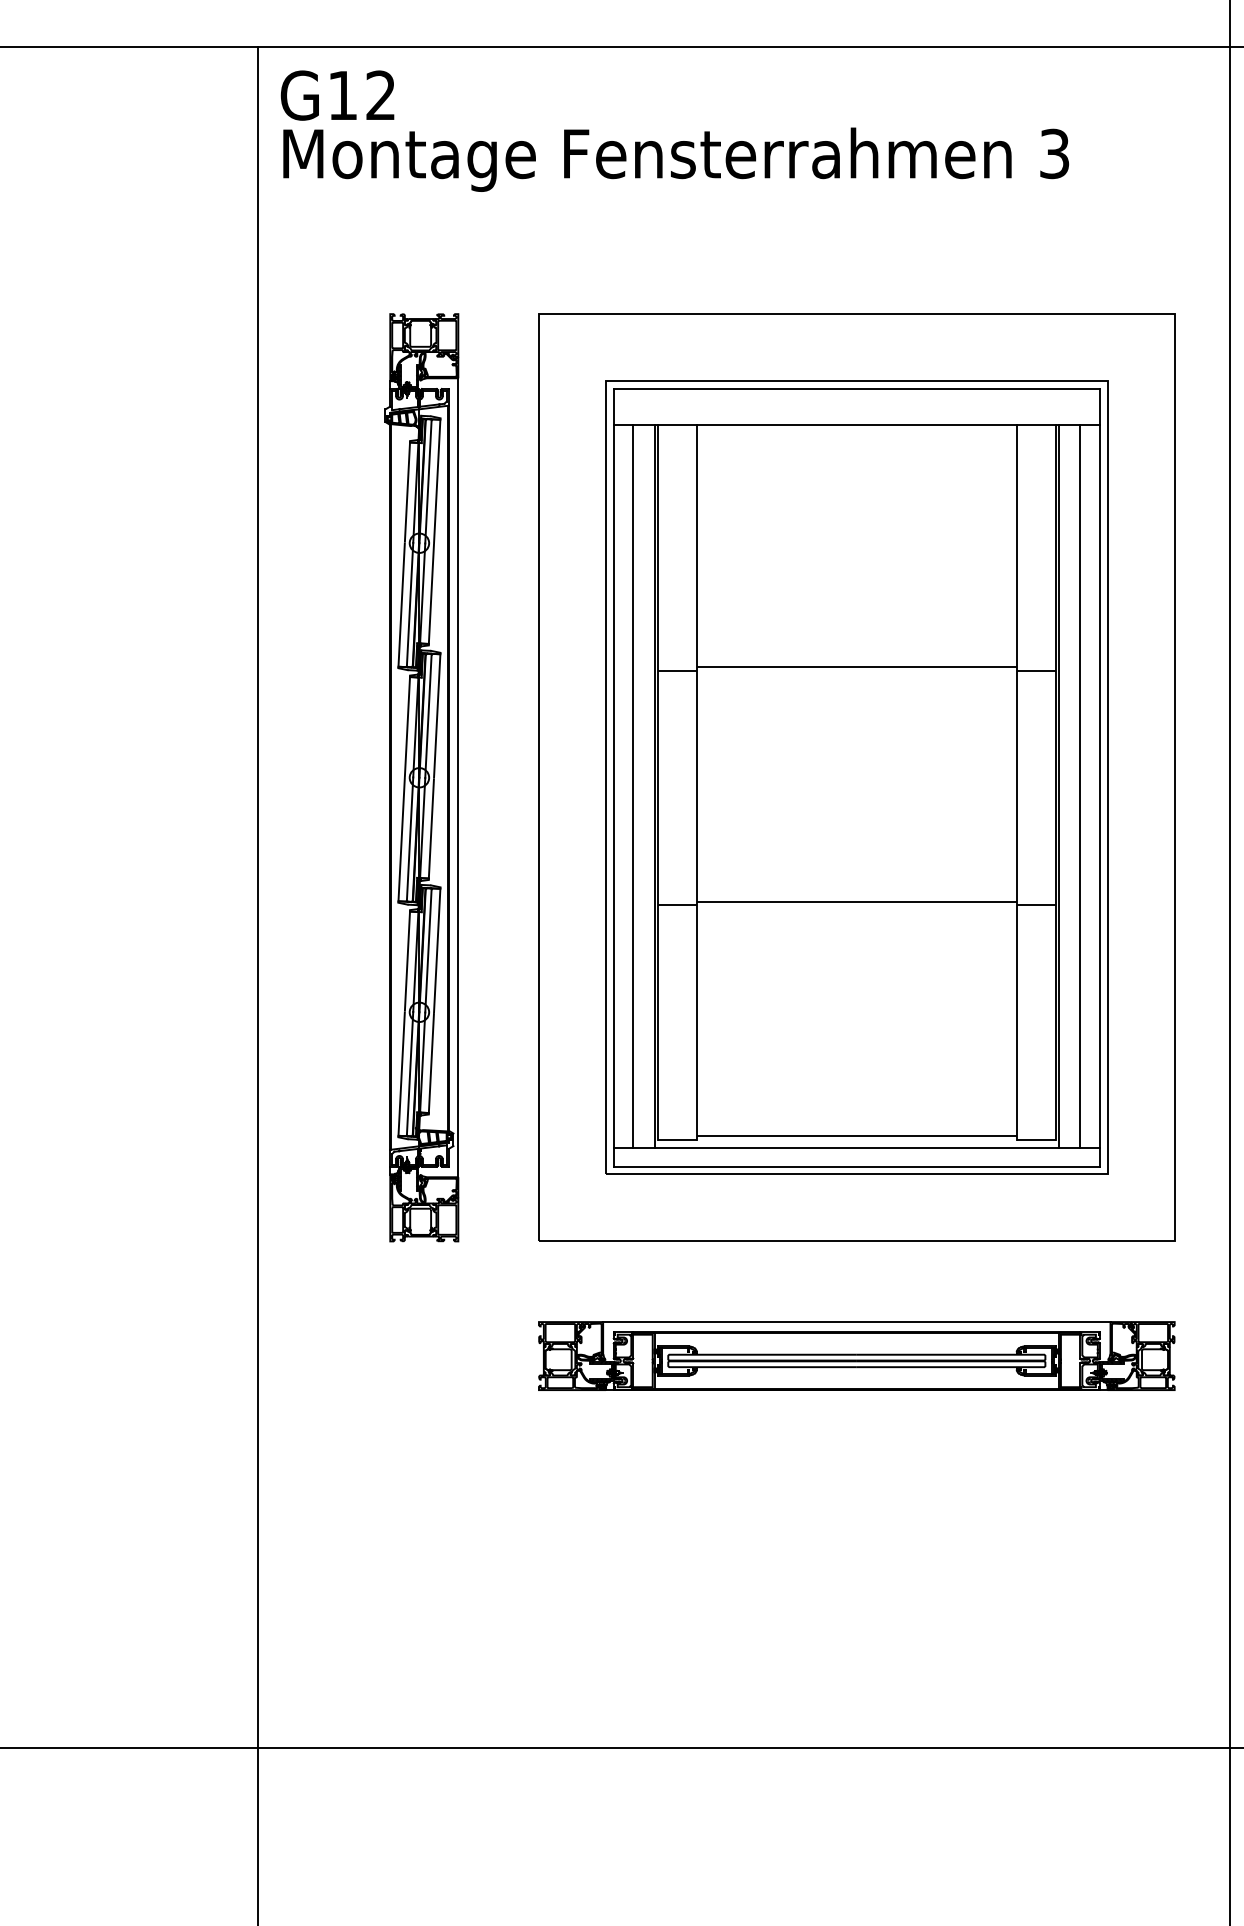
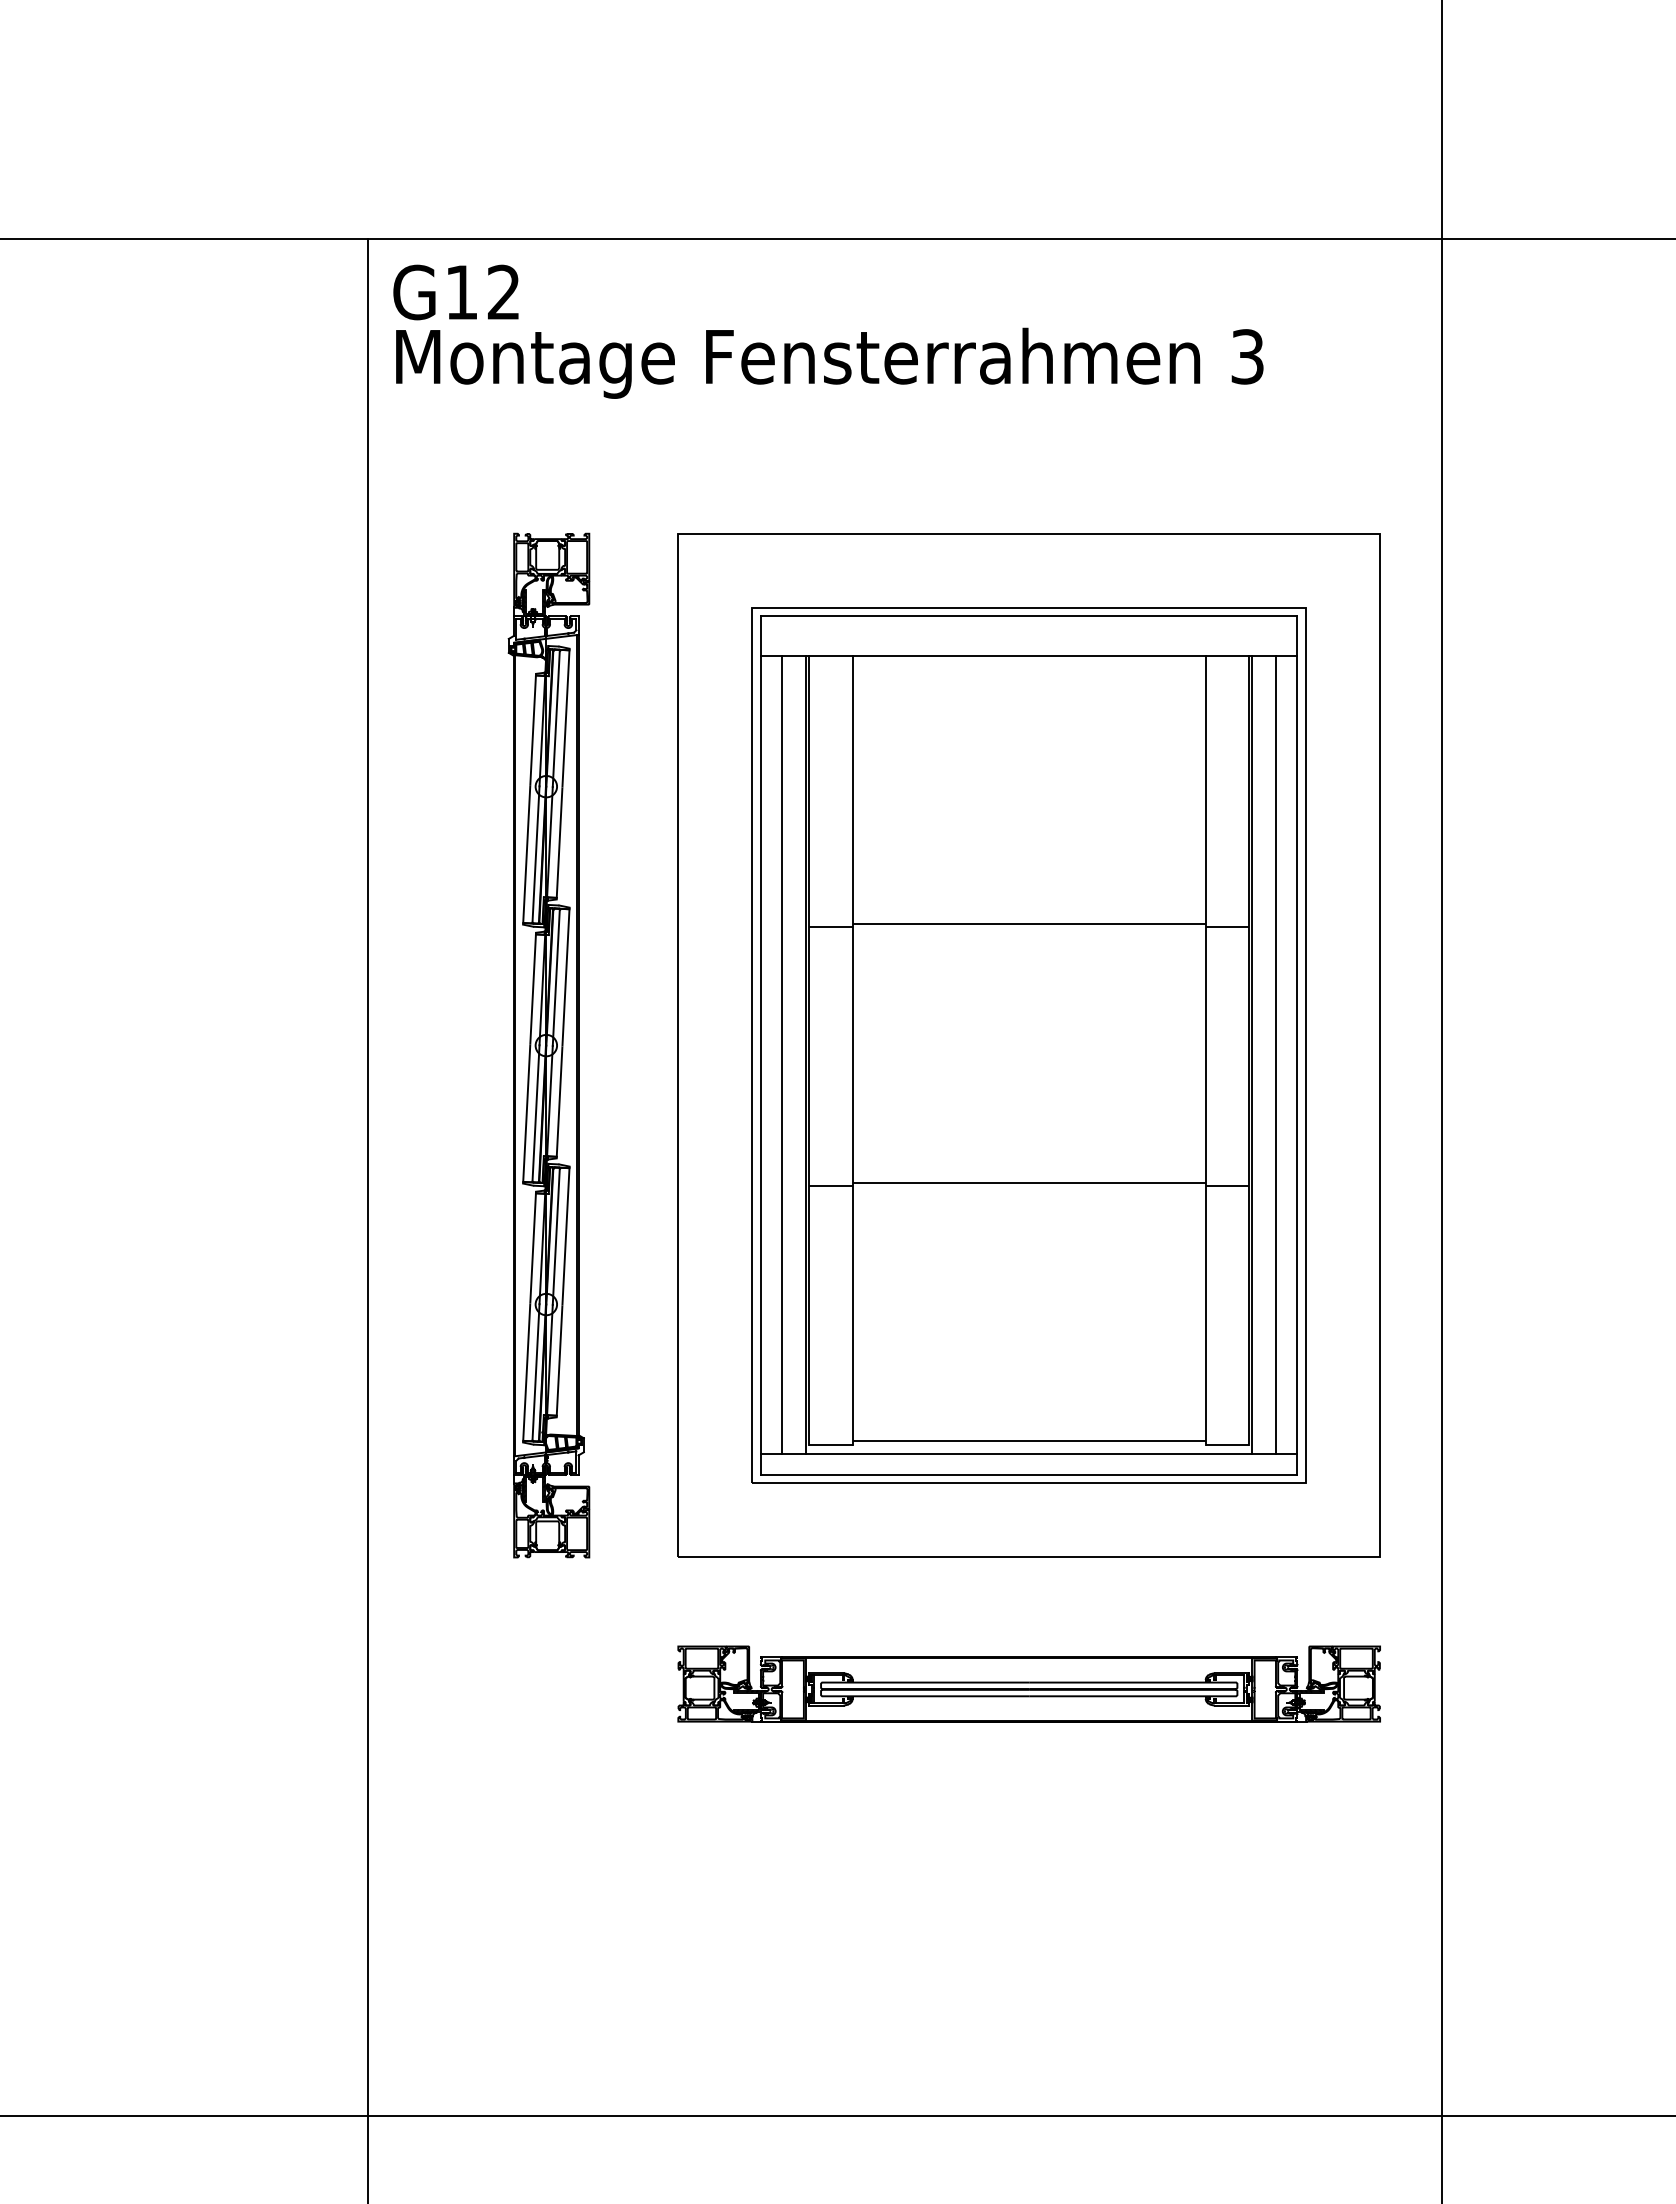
line: (458, 777) -> (589, 1045), removed
line: (856, 1322) -> (1028, 1646), removed

